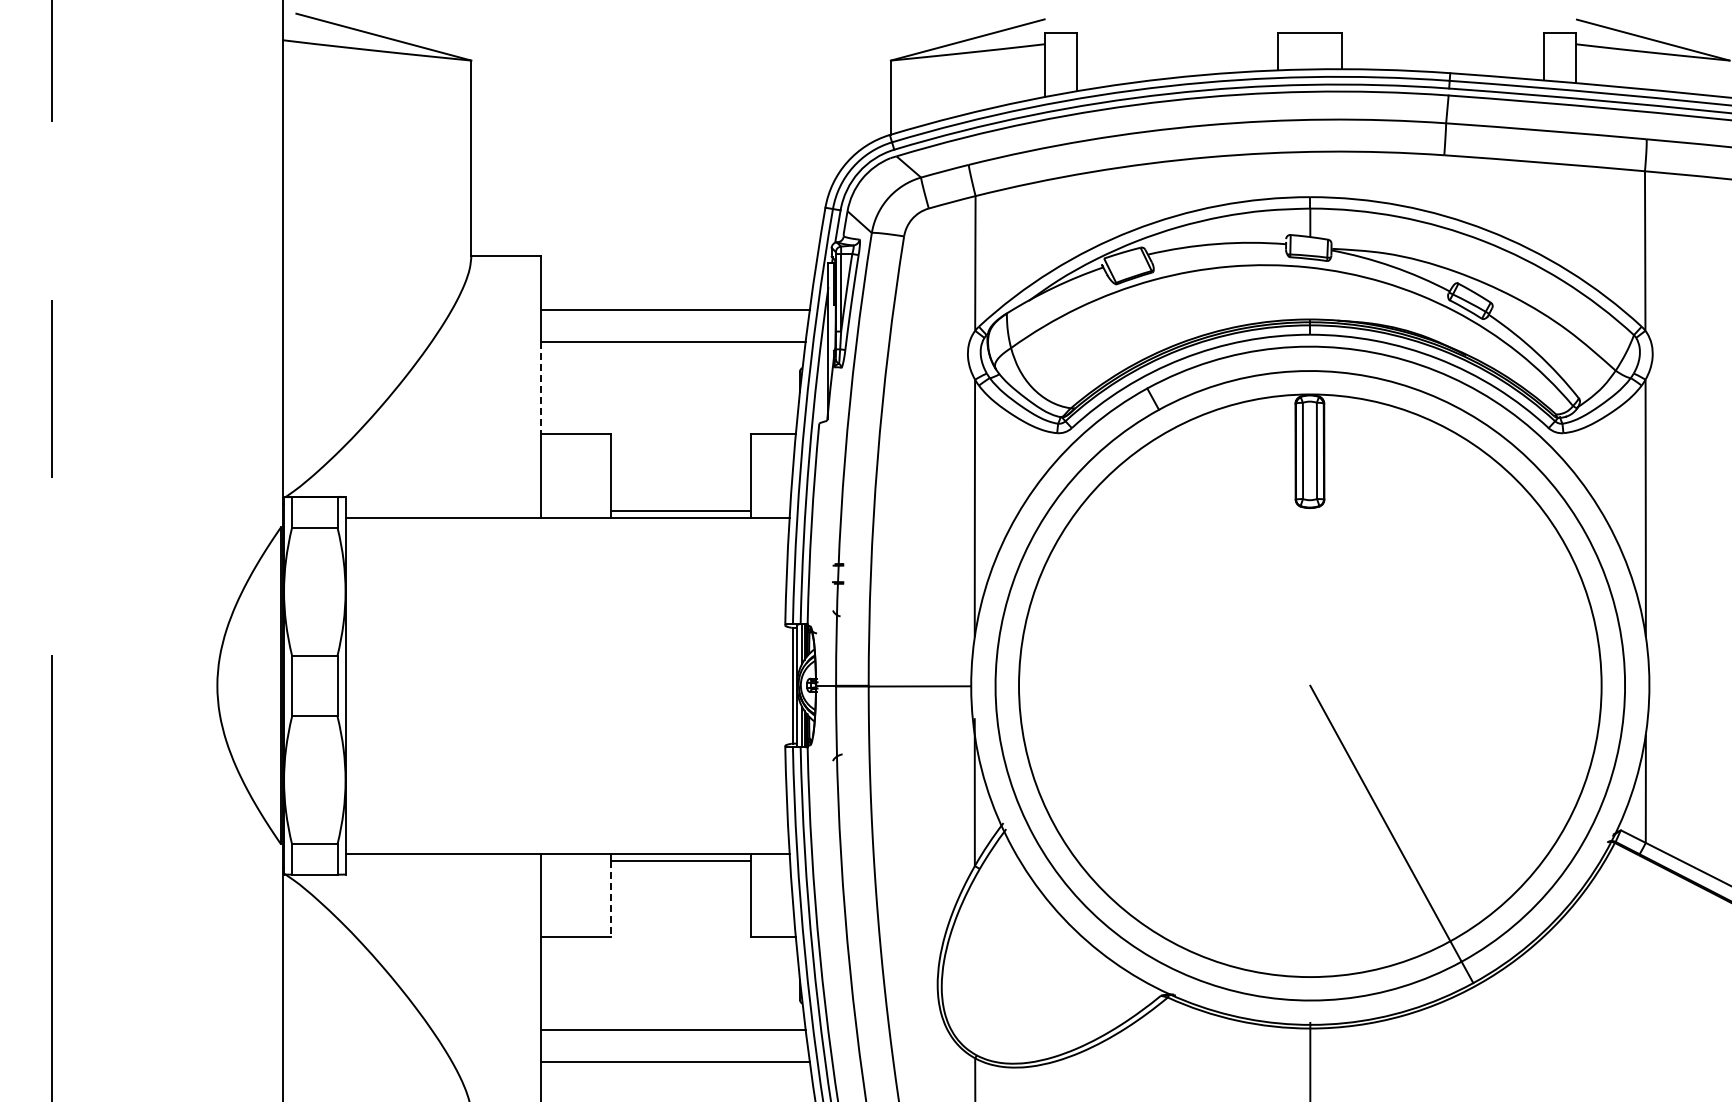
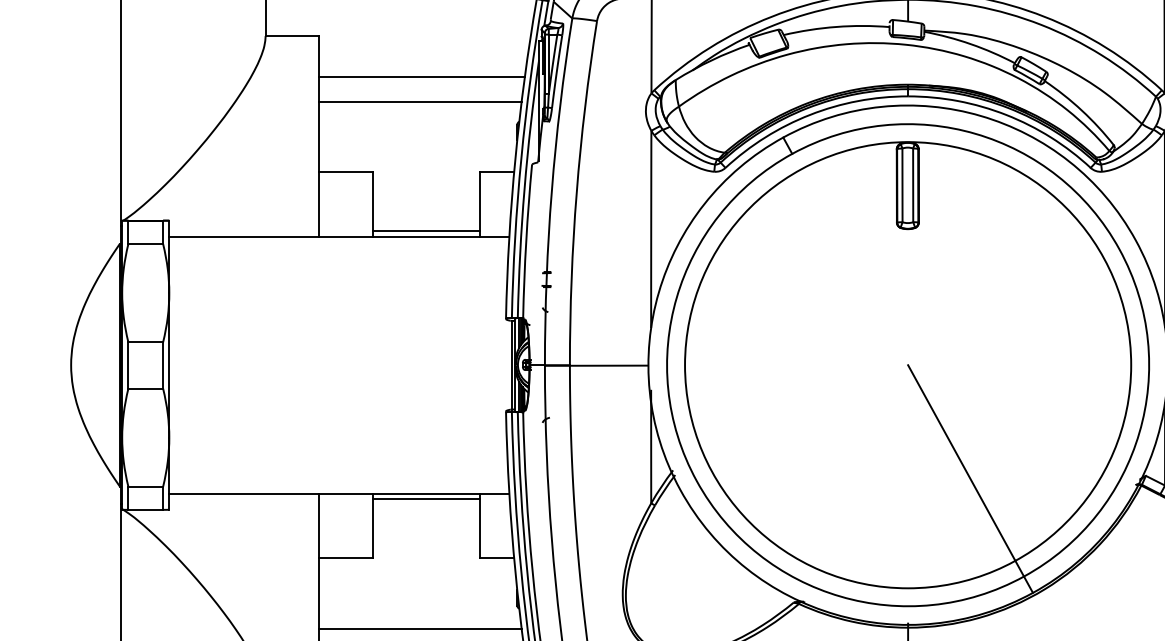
line: (541, 388) -> (319, 137), dashed -> solid
line: (611, 899) -> (372, 528), dashed -> solid

